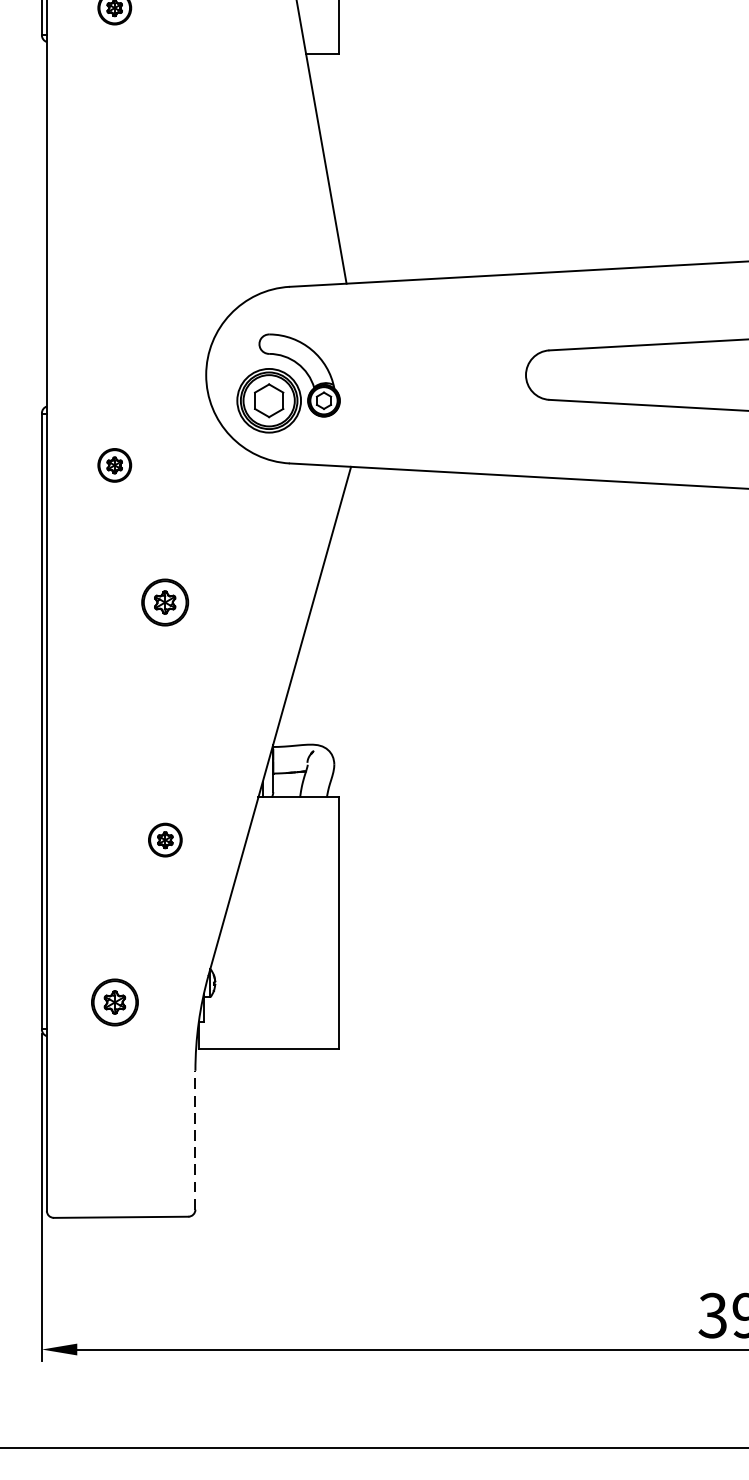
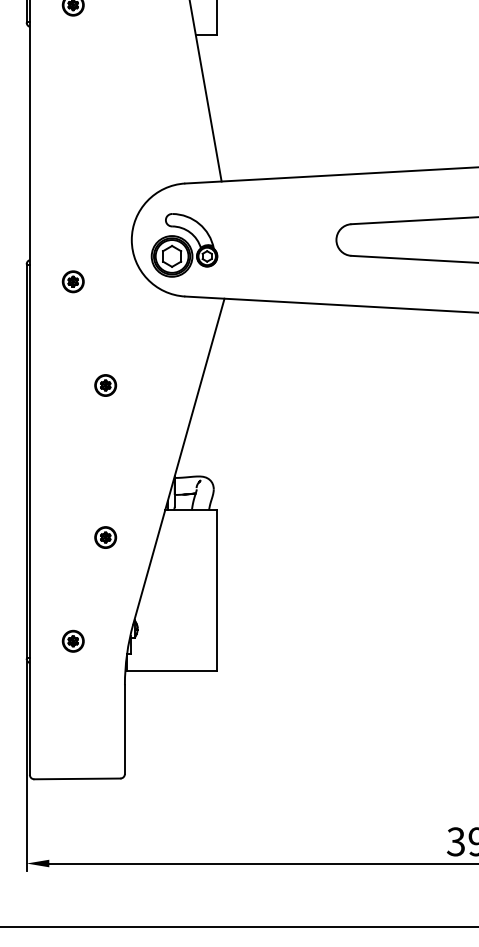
part: (113, 464) -> (72, 281), moved
part: (165, 602) -> (105, 385), size x0.71
part: (113, 1000) -> (72, 640), size x0.71
line: (194, 1140) -> (124, 729), dashed -> solid

